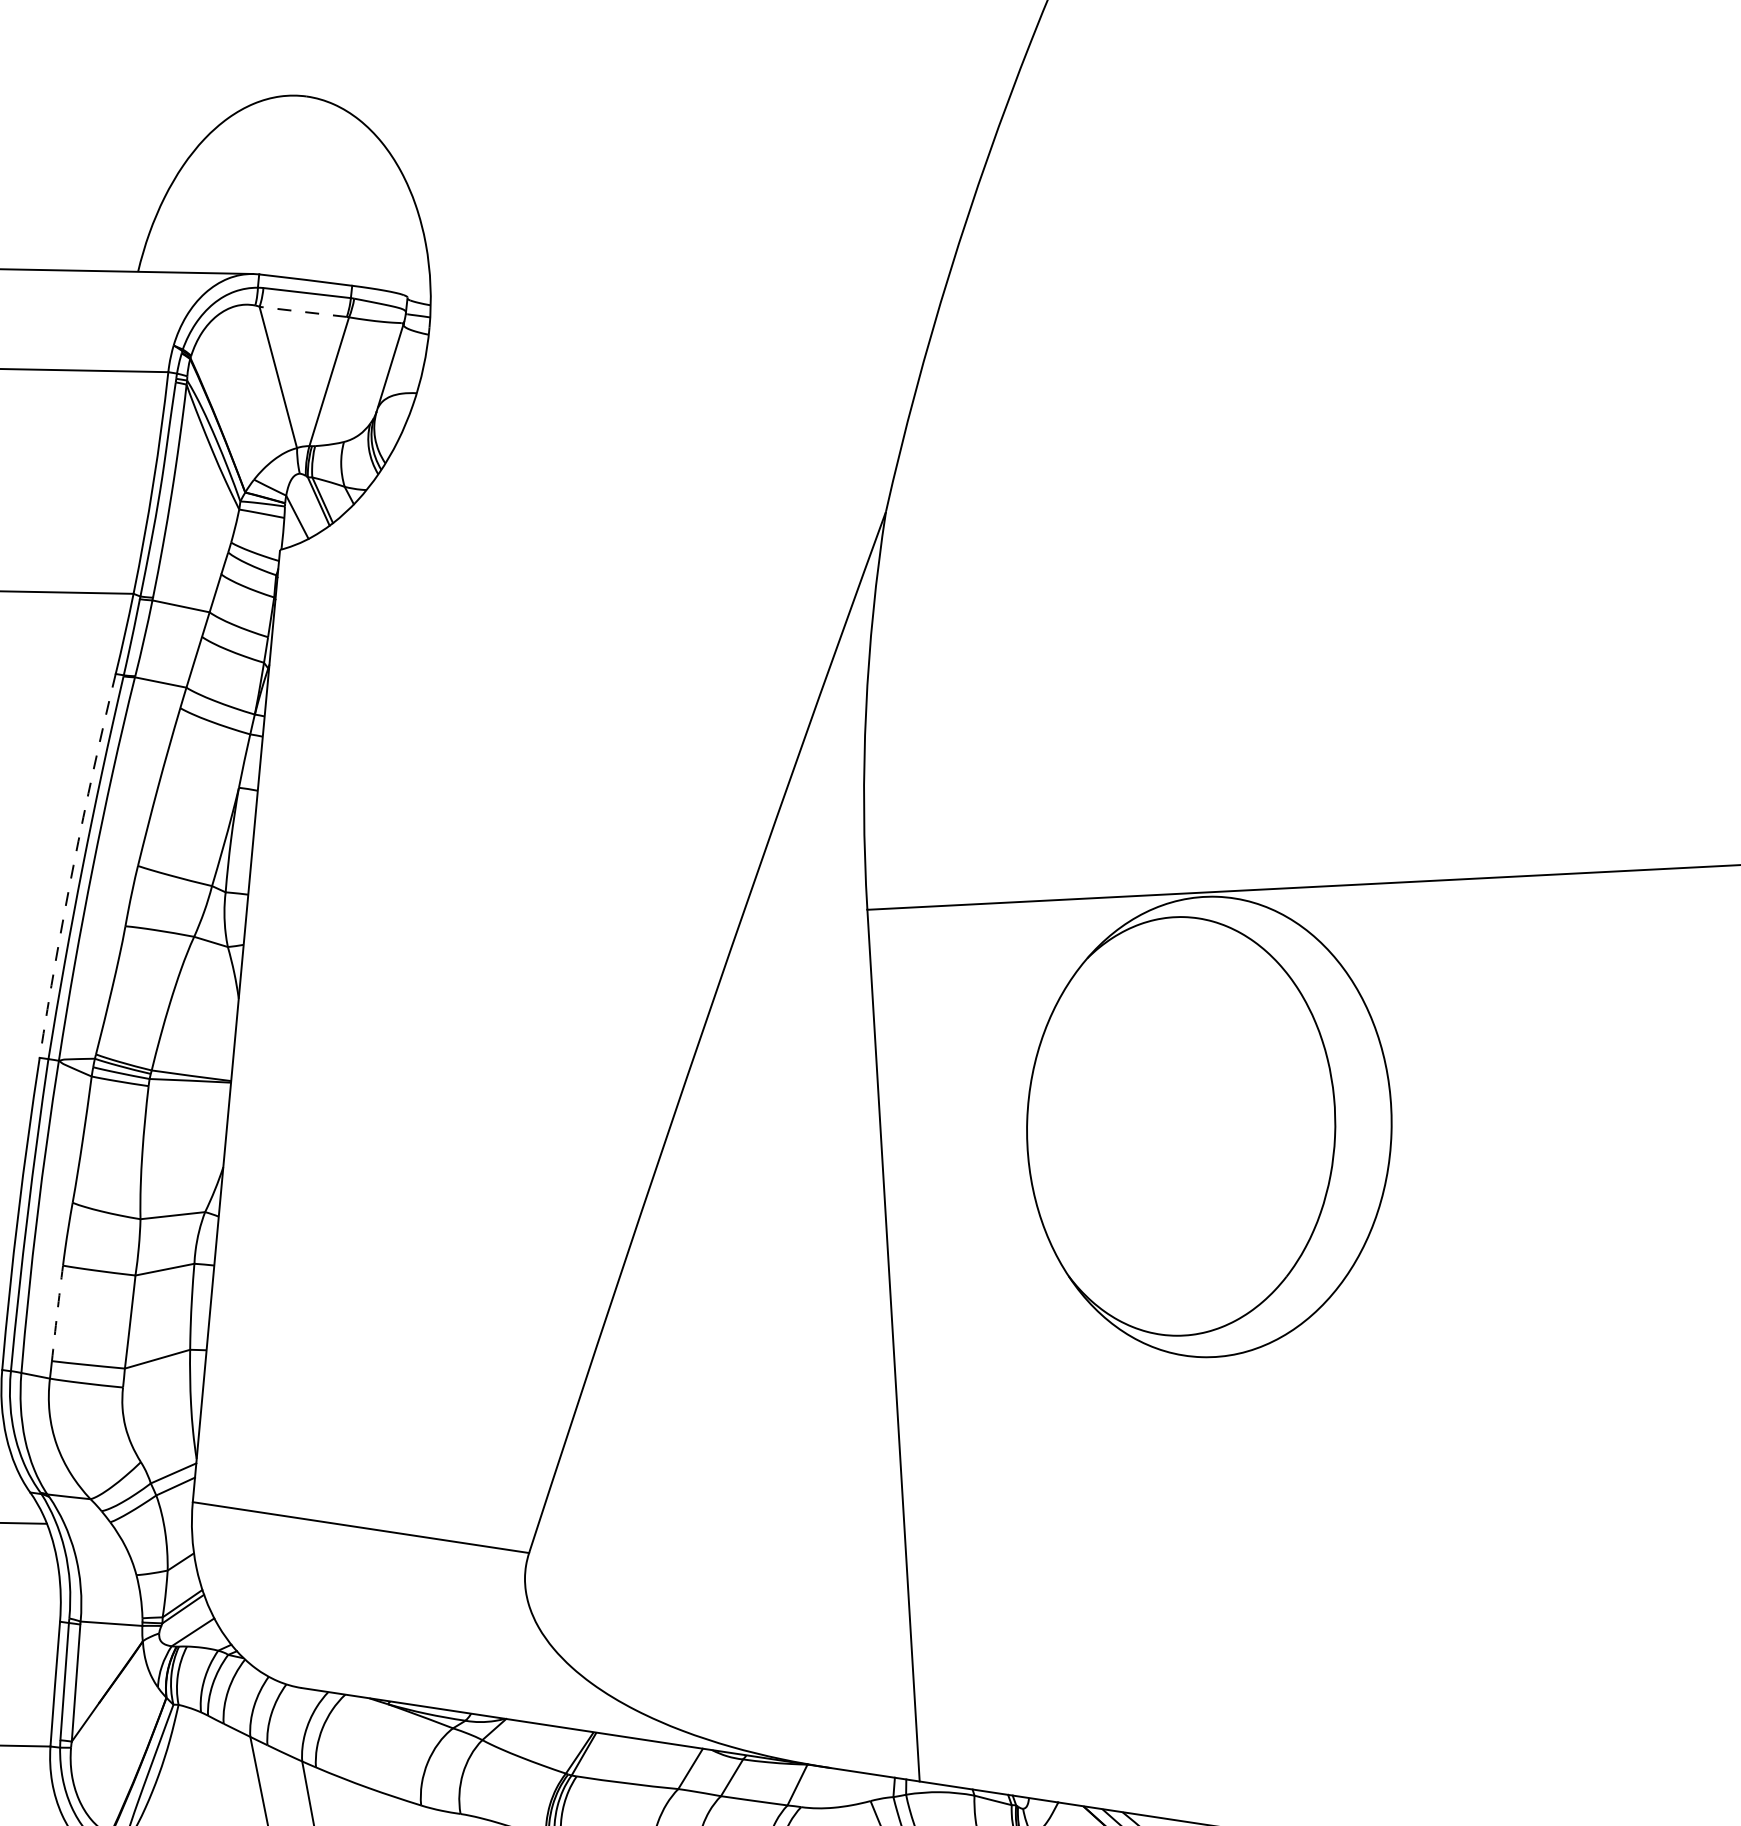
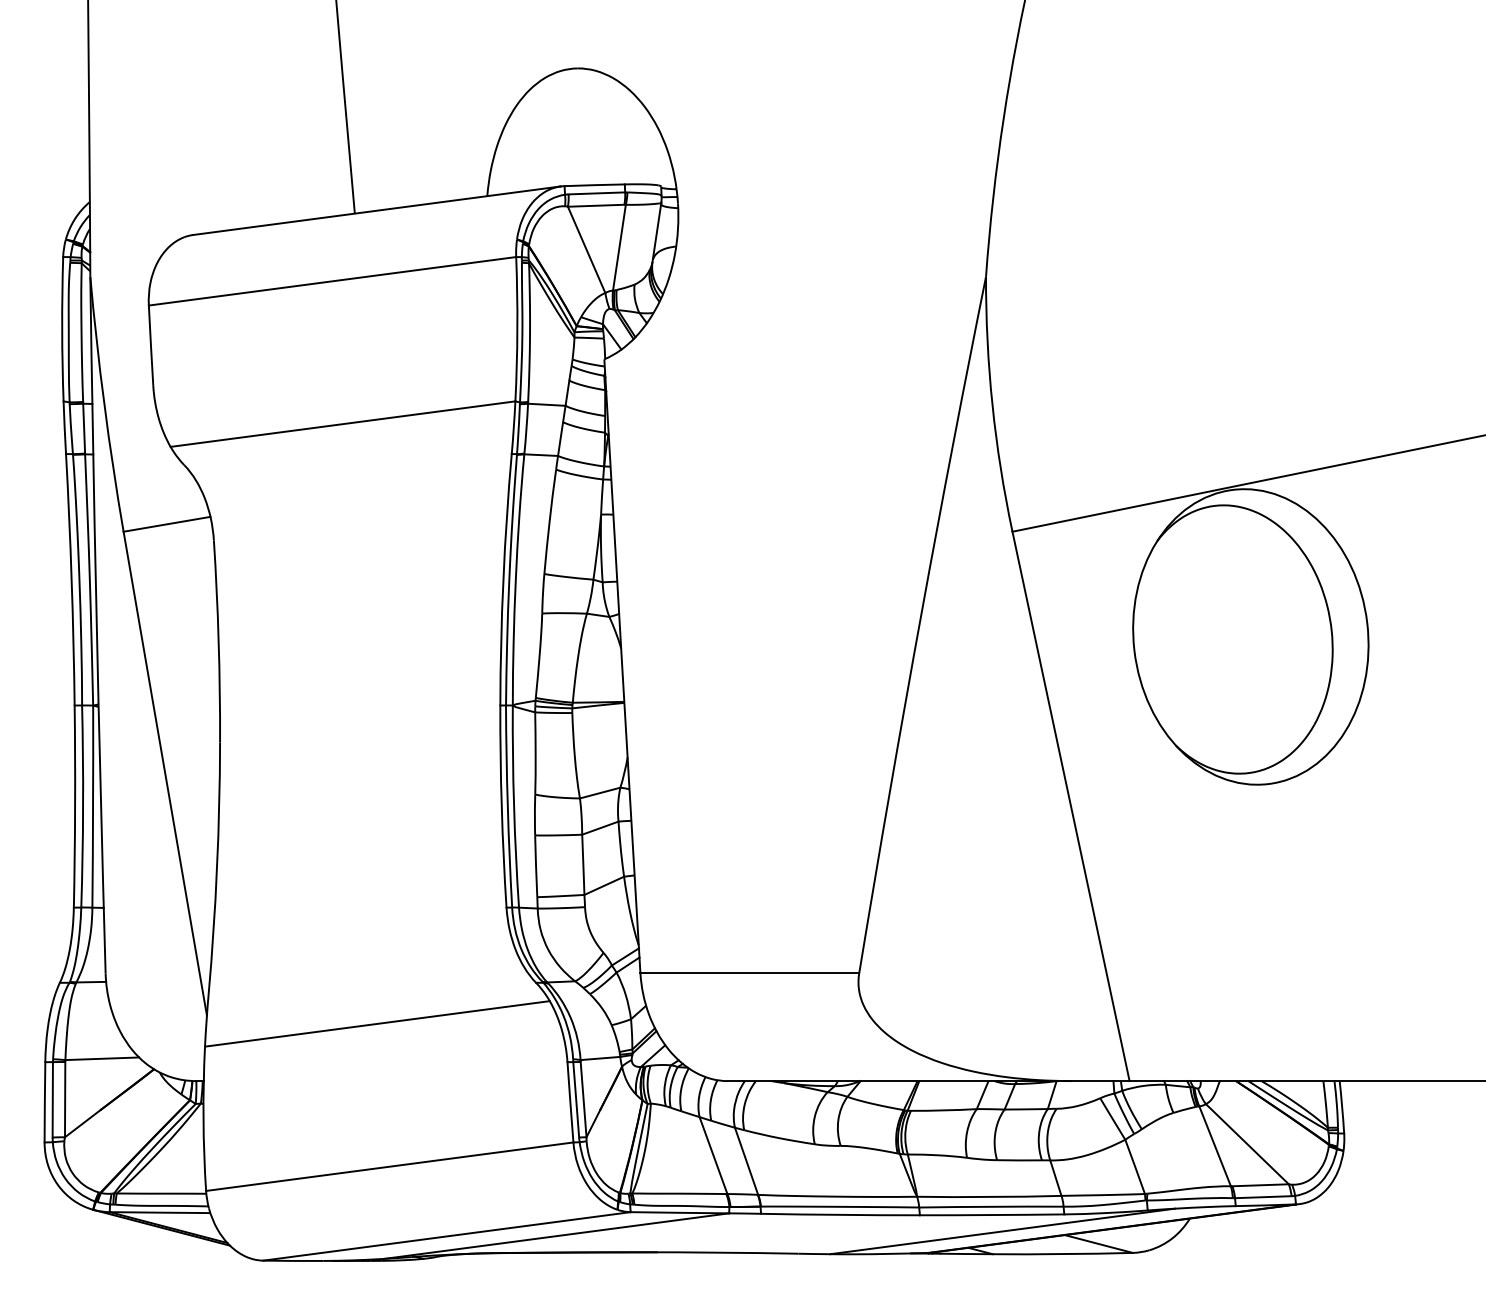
line: (302, 311) -> (595, 205), dashed -> solid
arc: (73, 864) -> (503, 579), dashed -> solid
arc: (57, 1313) -> (536, 866), dashed -> solid

